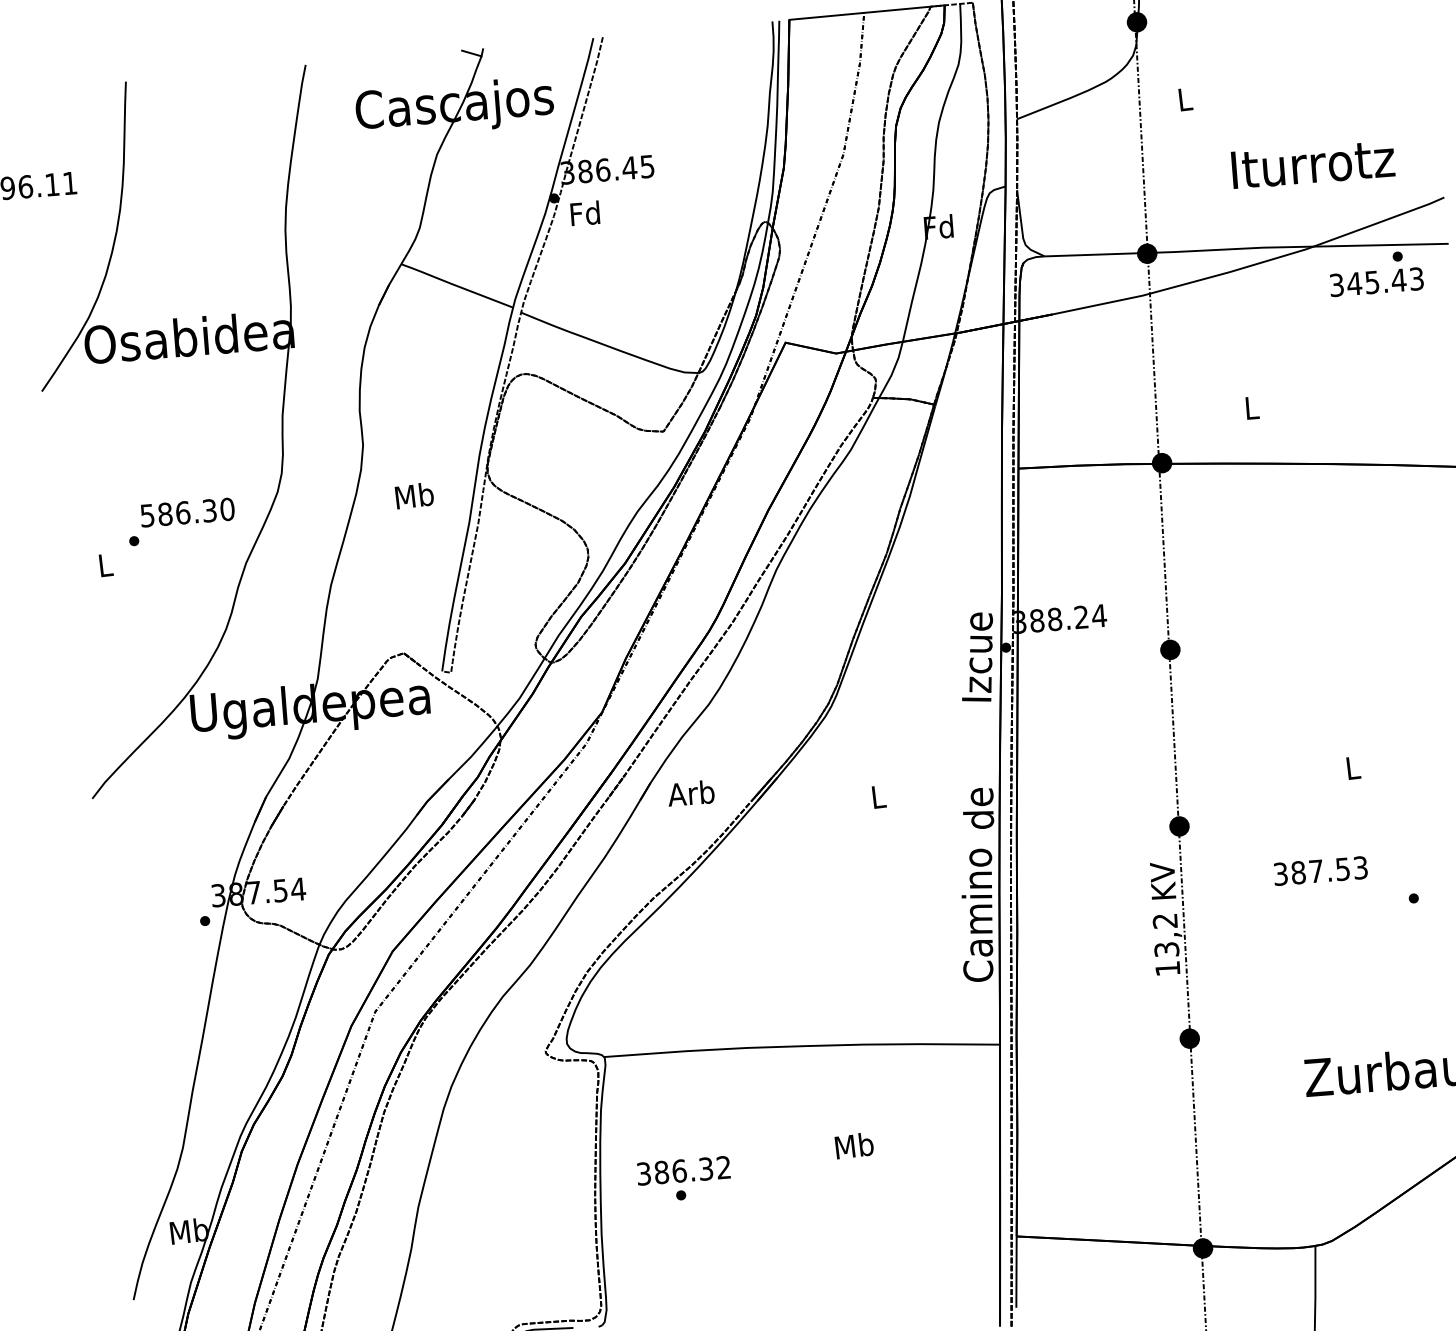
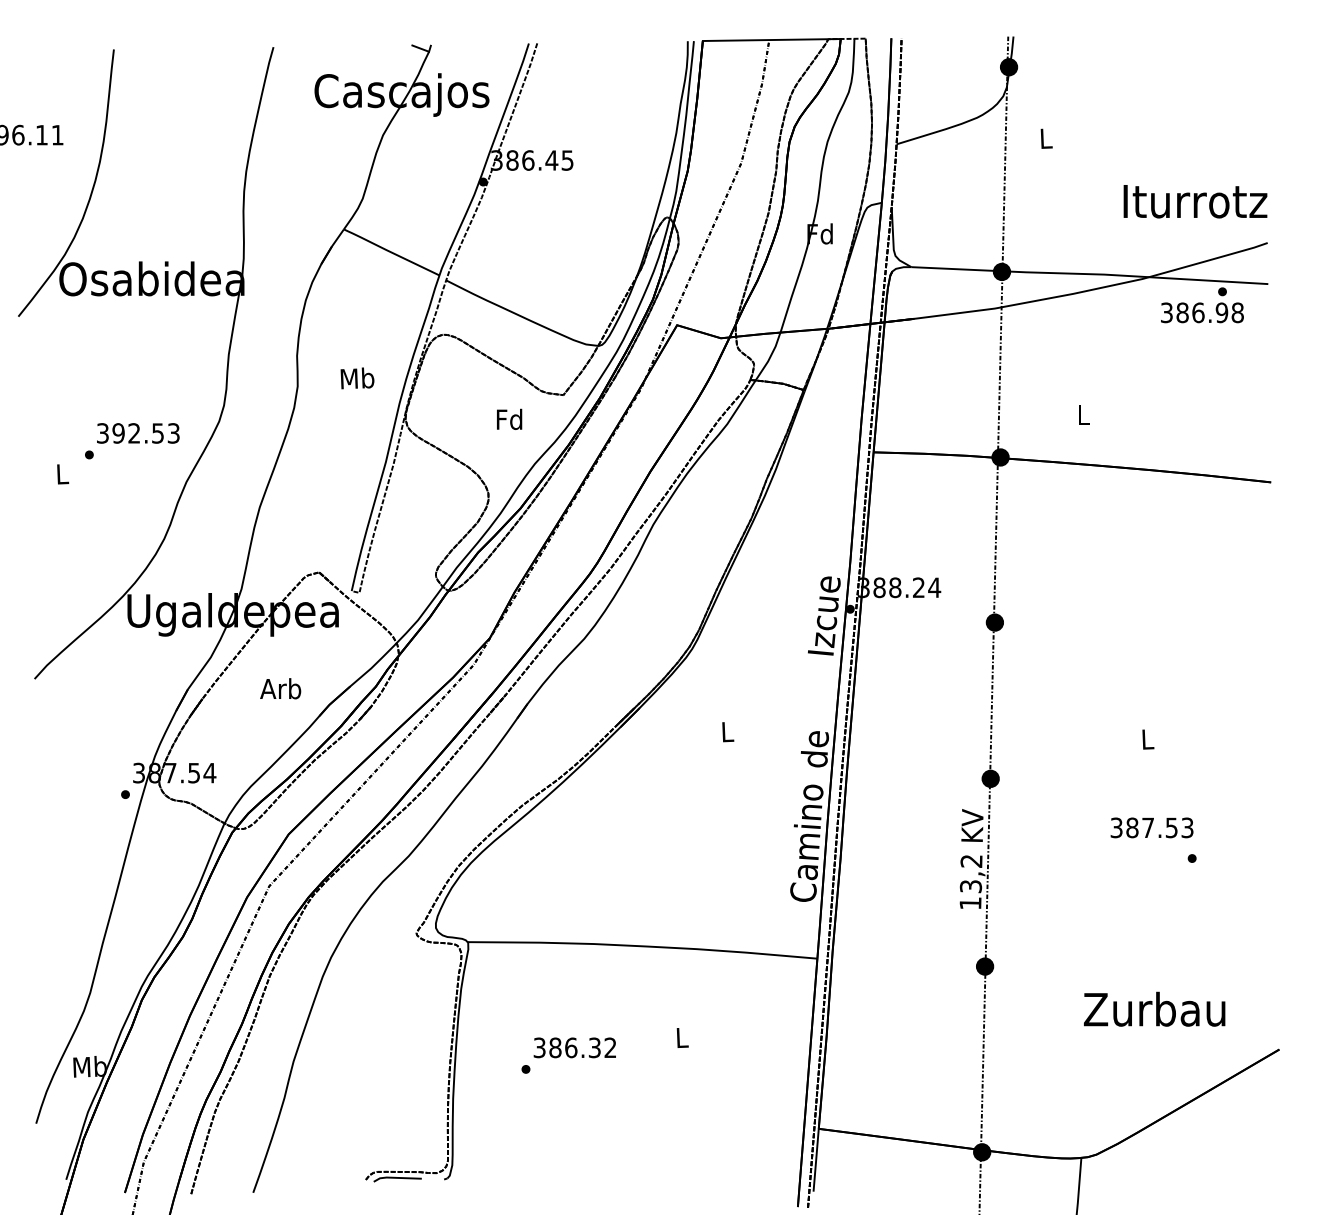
text: (1313, 164) -> (1195, 201), moved
text: (585, 212) -> (509, 418), moved
text: (1384, 281) -> (1209, 312), 345.43 -> 386.98
text: (414, 495) -> (357, 378), moved
text: (187, 512) -> (138, 433), 586.30 -> 392.53
text: (690, 793) -> (280, 688), moved
text: (1320, 870) -> (1151, 827), moved
text: (853, 1145) -> (681, 1037), Mb -> L
text: (683, 1170) -> (574, 1047), moved

